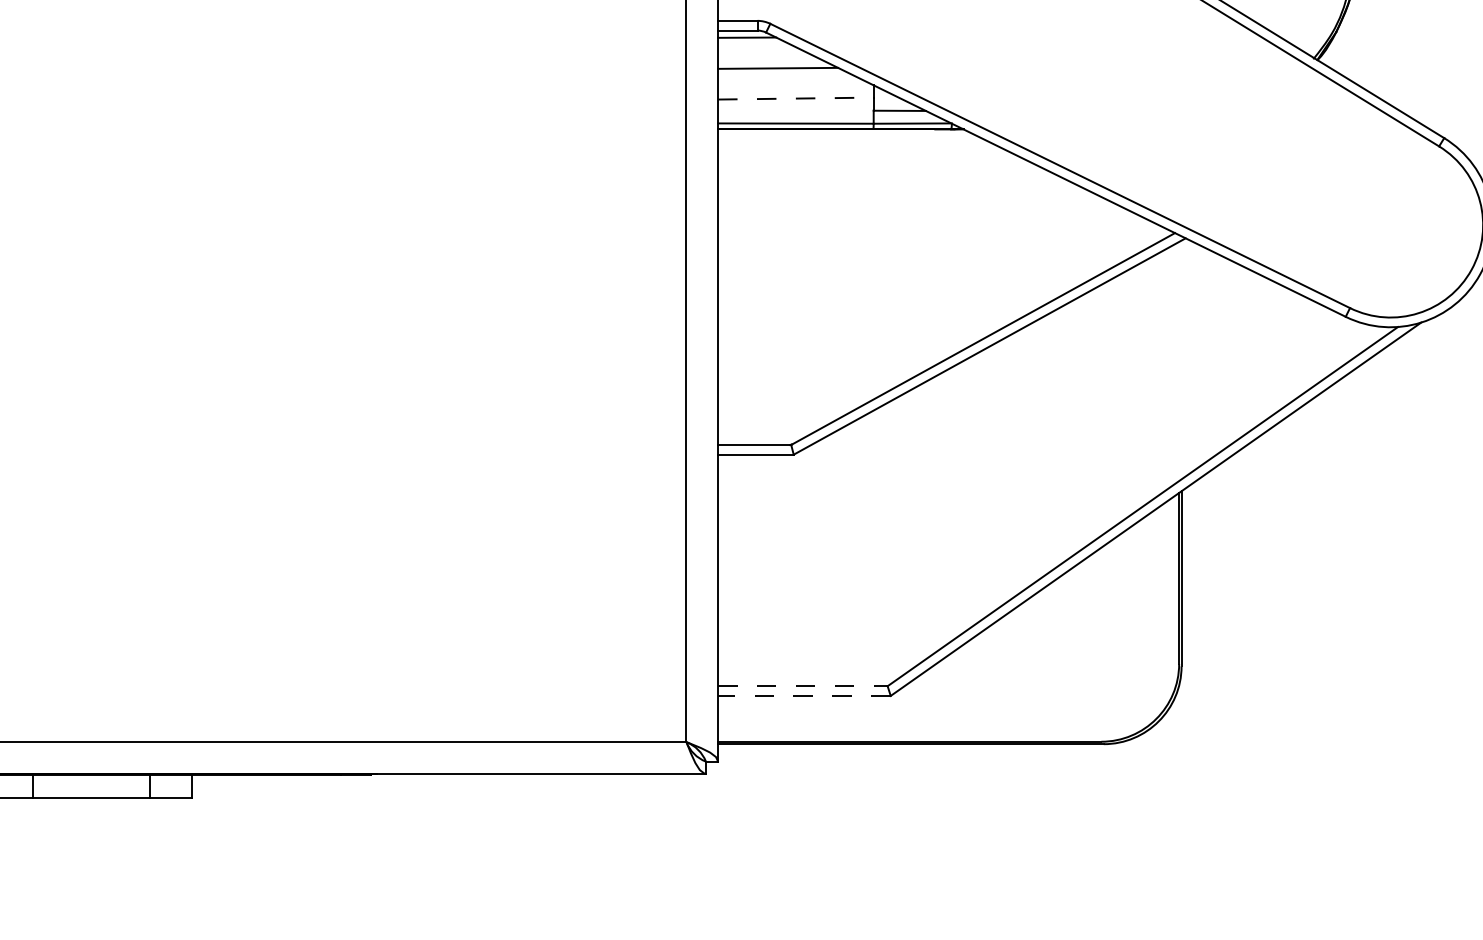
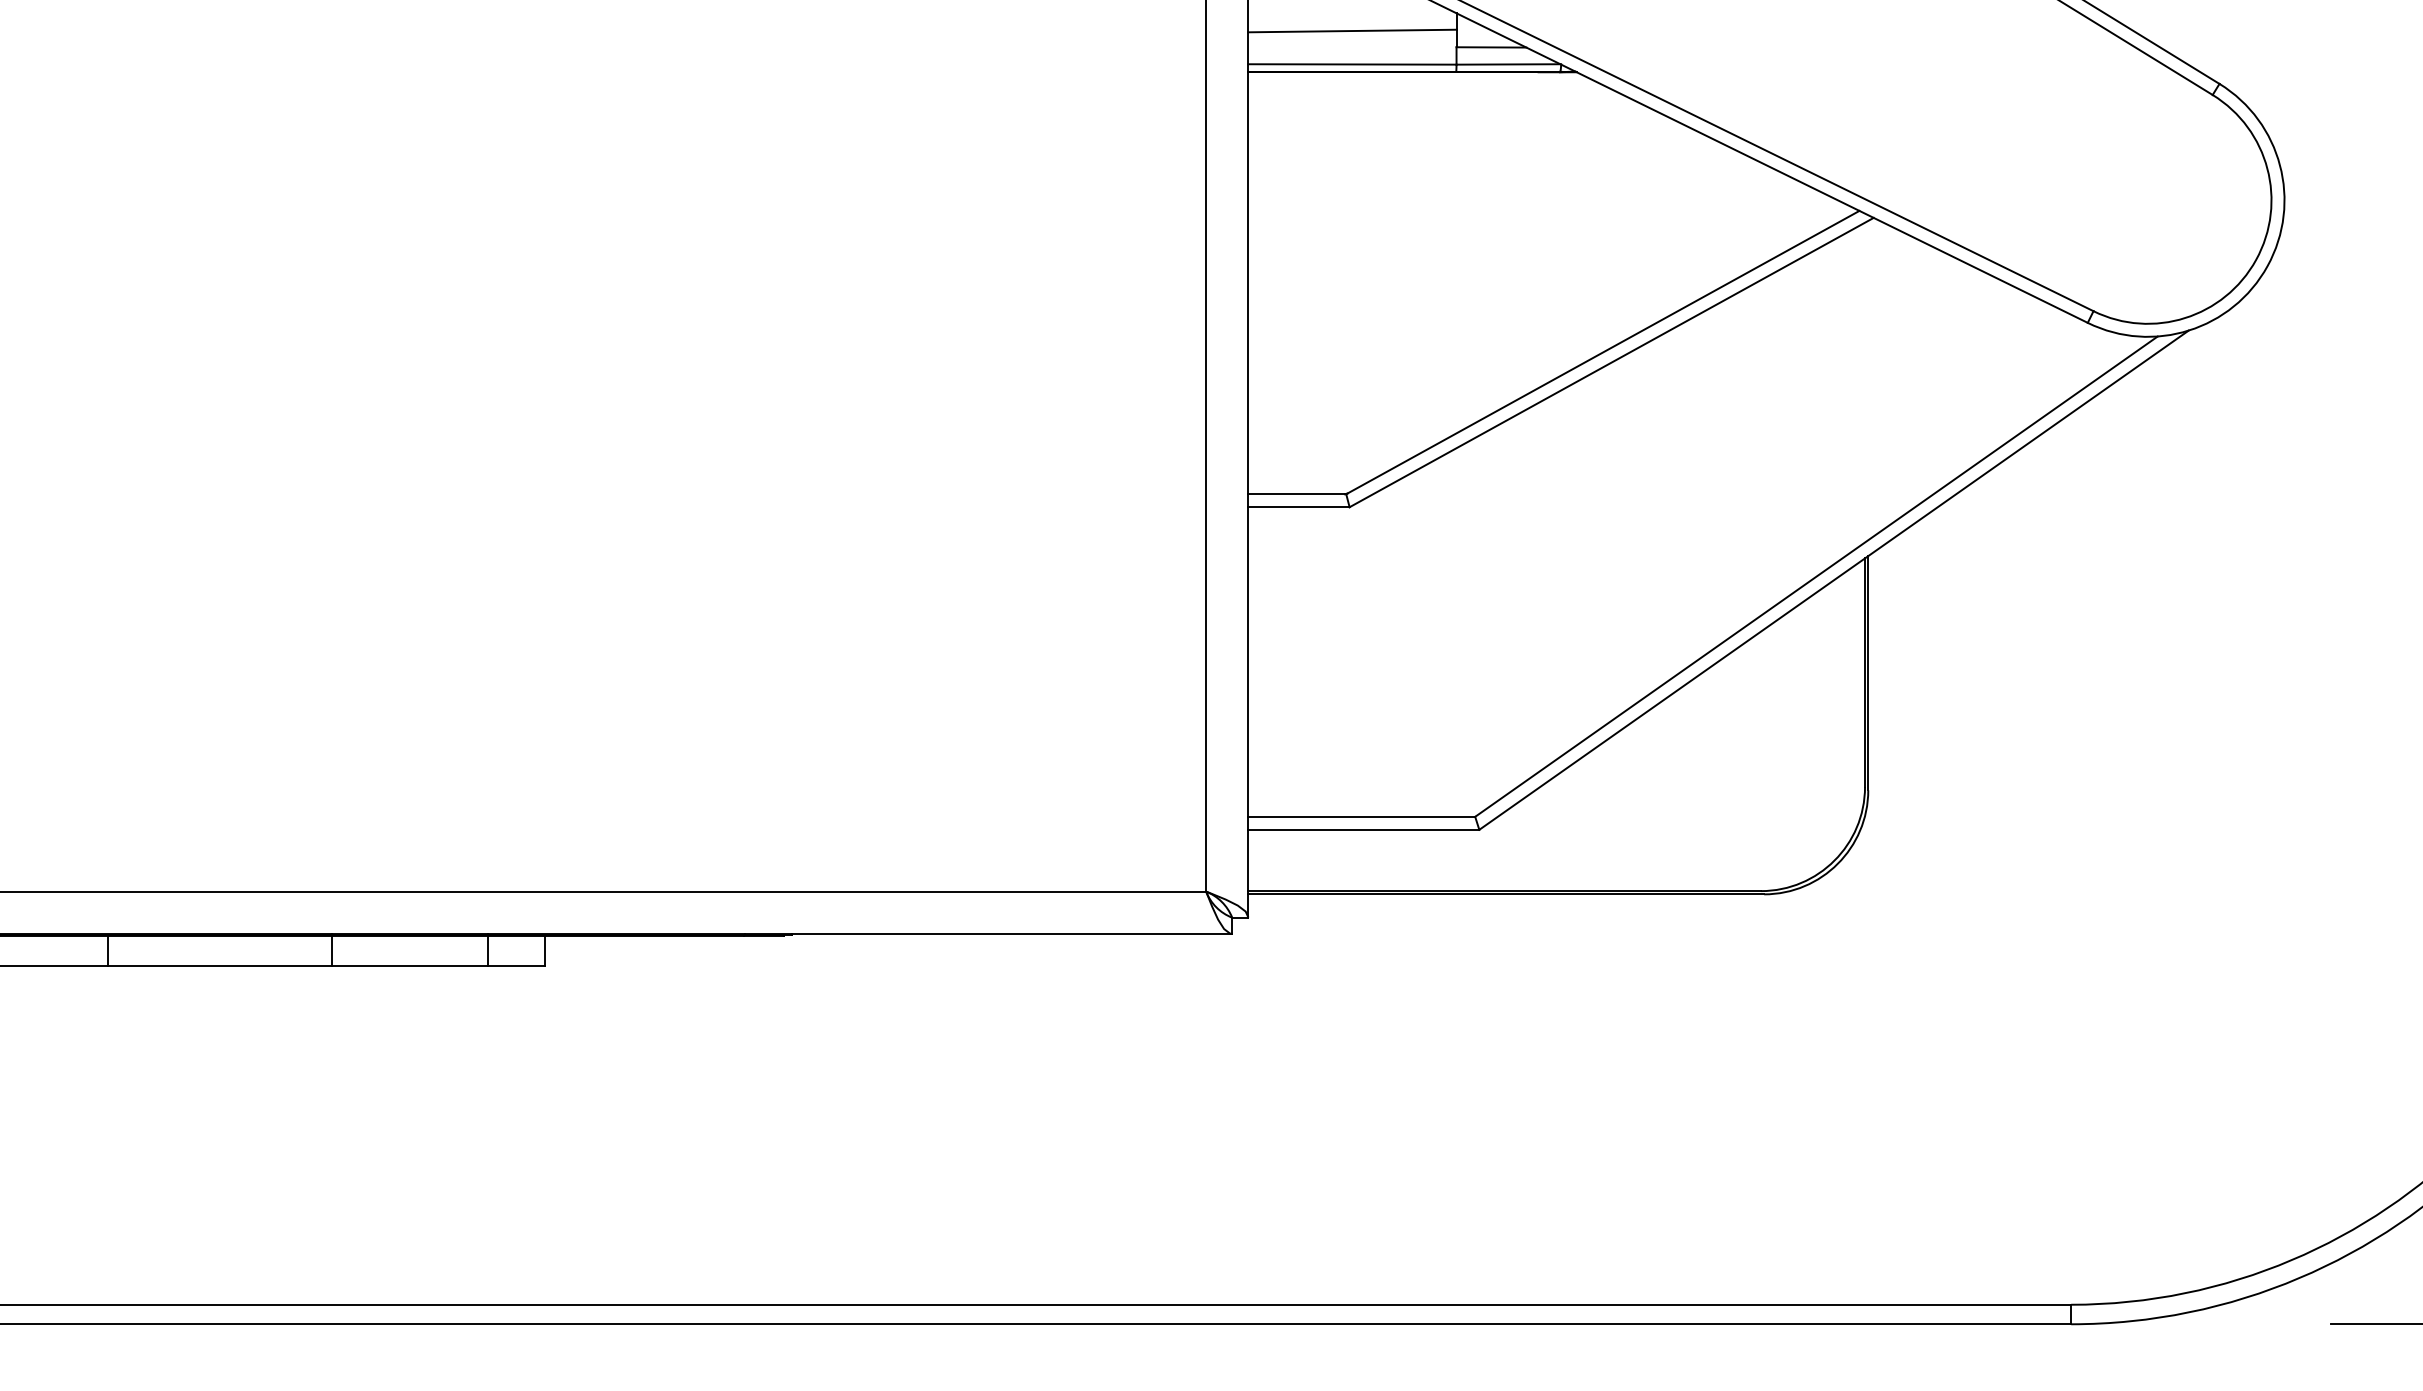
line: (795, 98) -> (1352, 31), dashed -> solid
line: (803, 685) -> (1362, 816), dashed -> solid
line: (804, 695) -> (1363, 829), dashed -> solid

